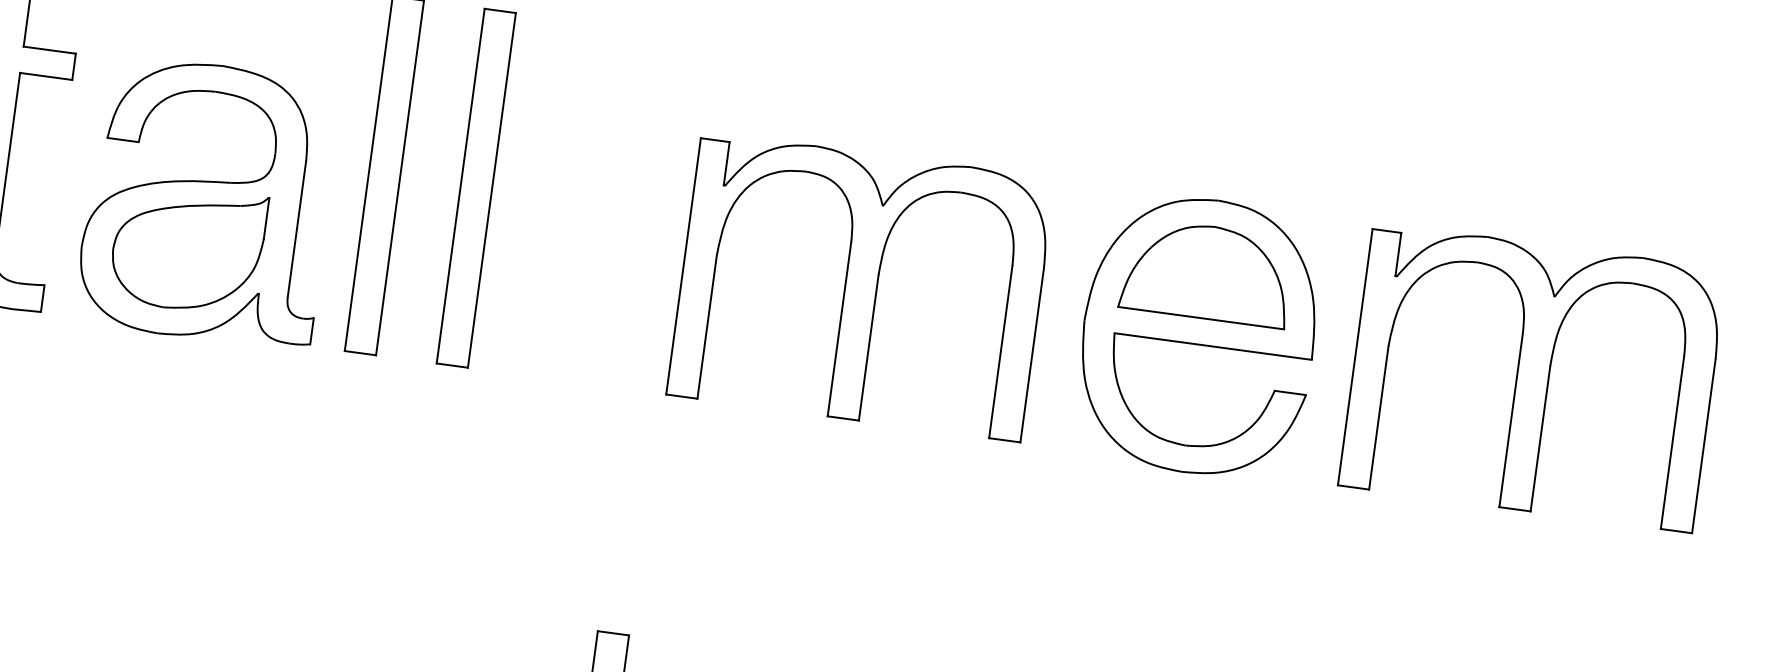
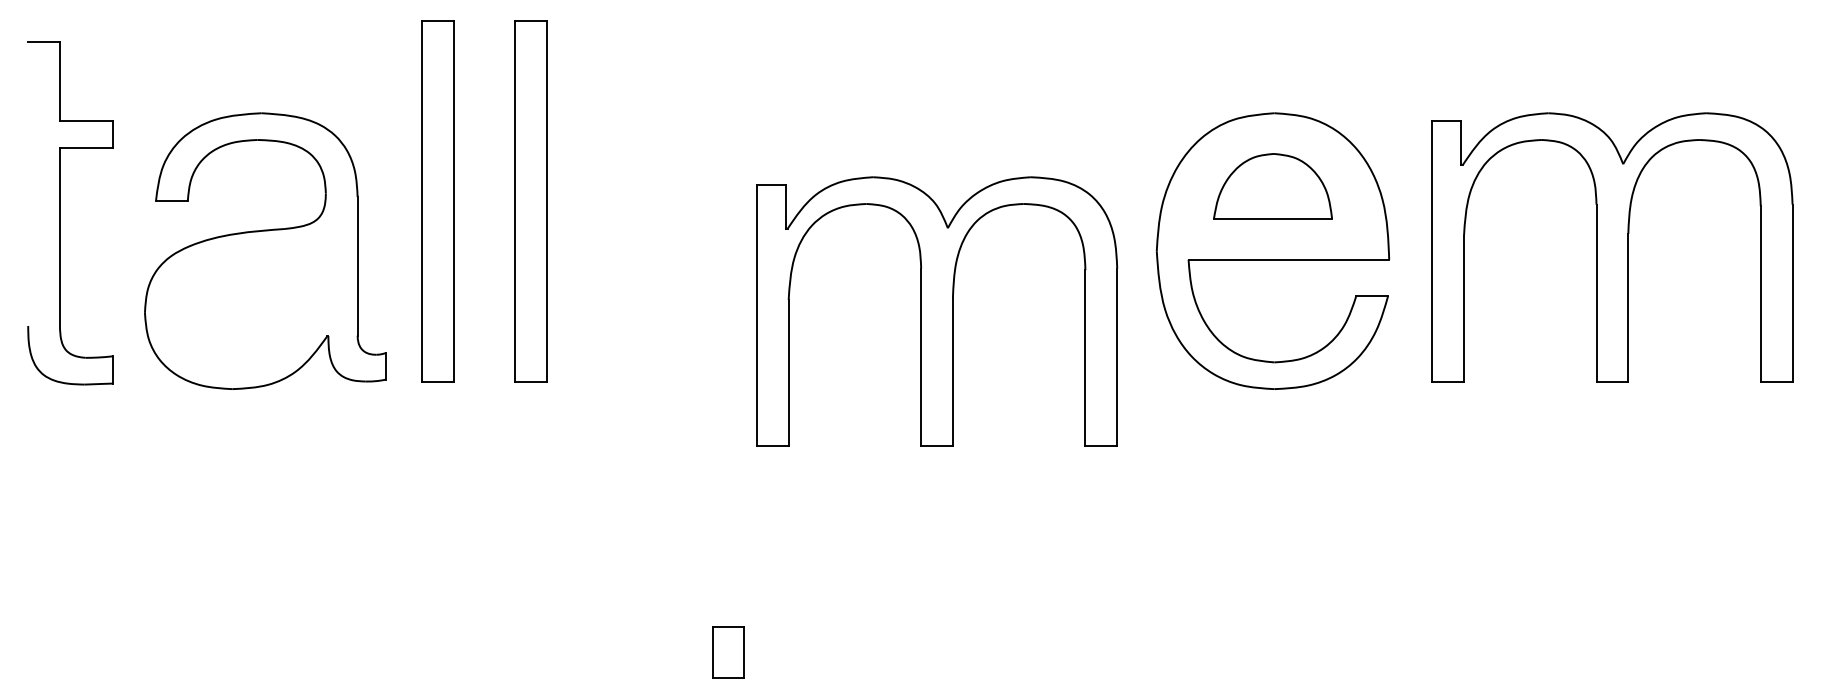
part: (187, 248) -> (250, 300), removed
part: (1206, 272) -> (1272, 186), size x0.7
part: (861, 286) -> (937, 311), moved

